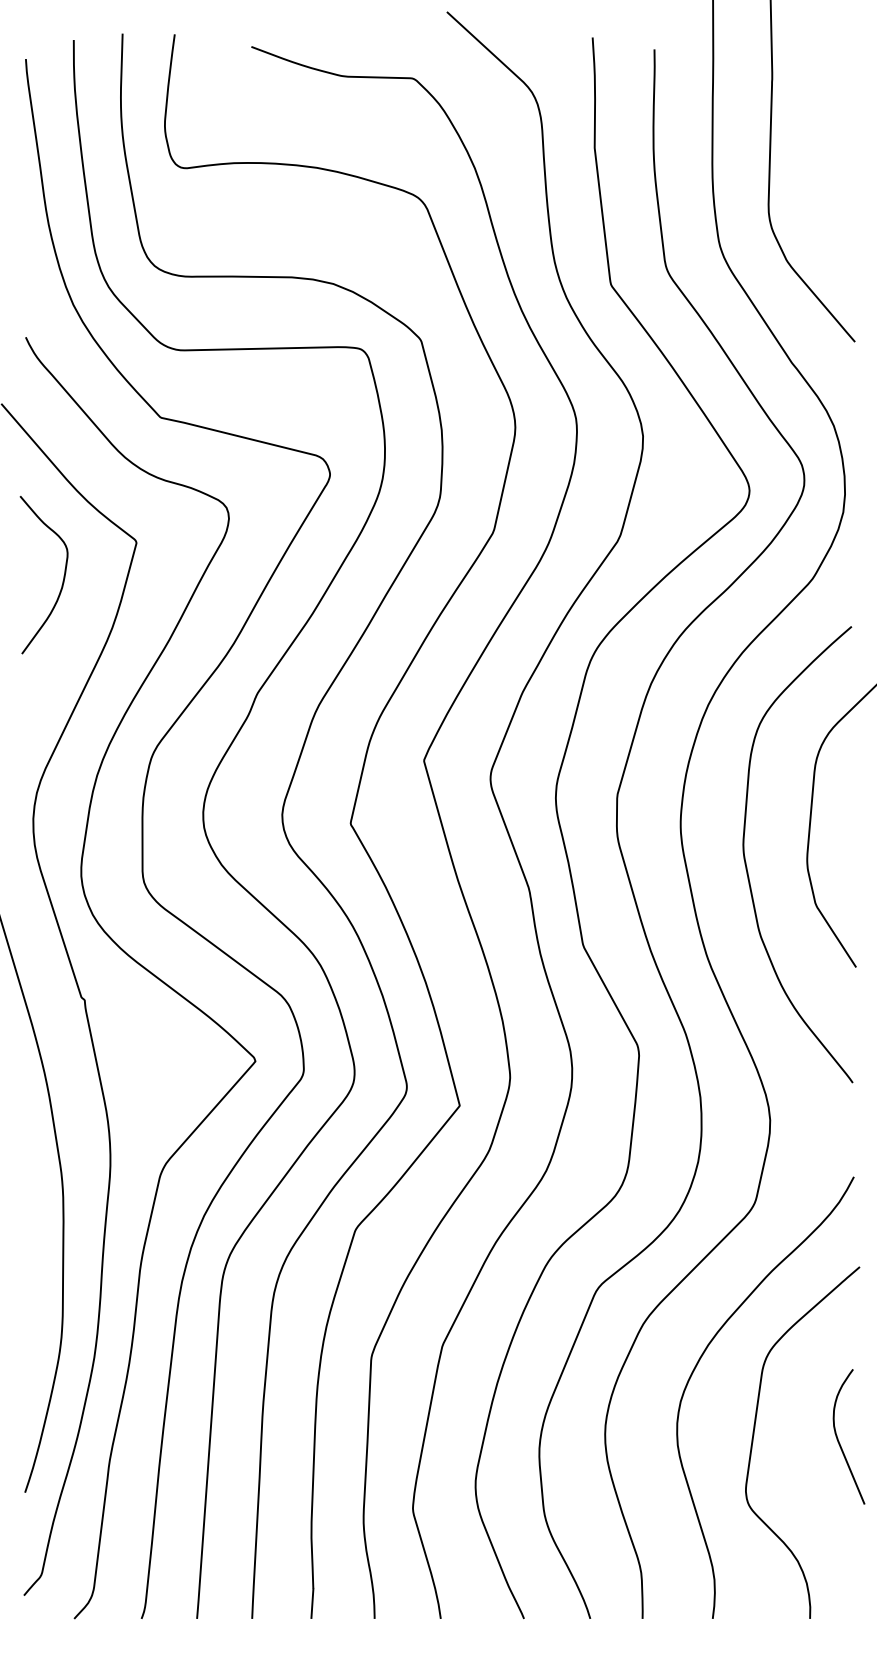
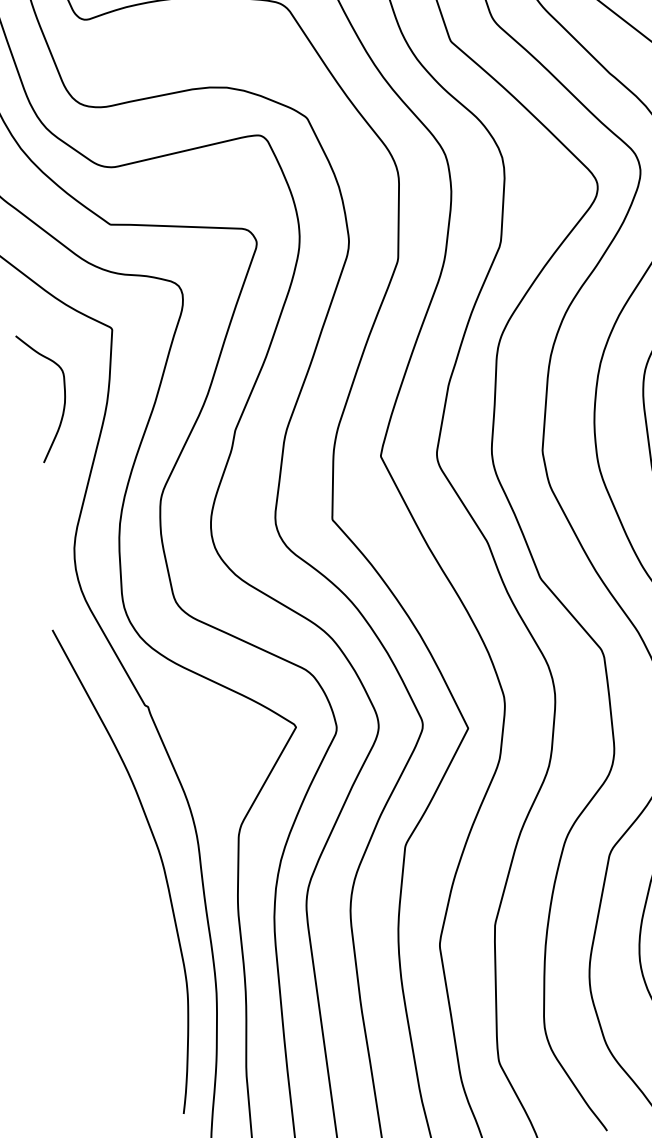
curve: (62, 581) -> (64, 397), moved

